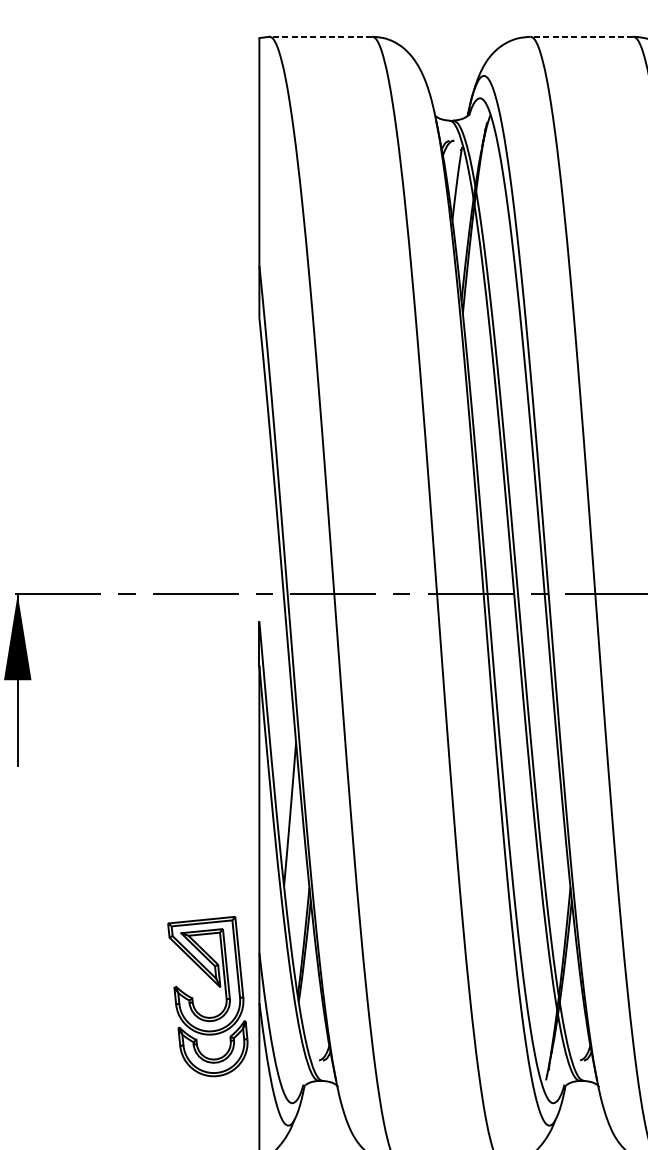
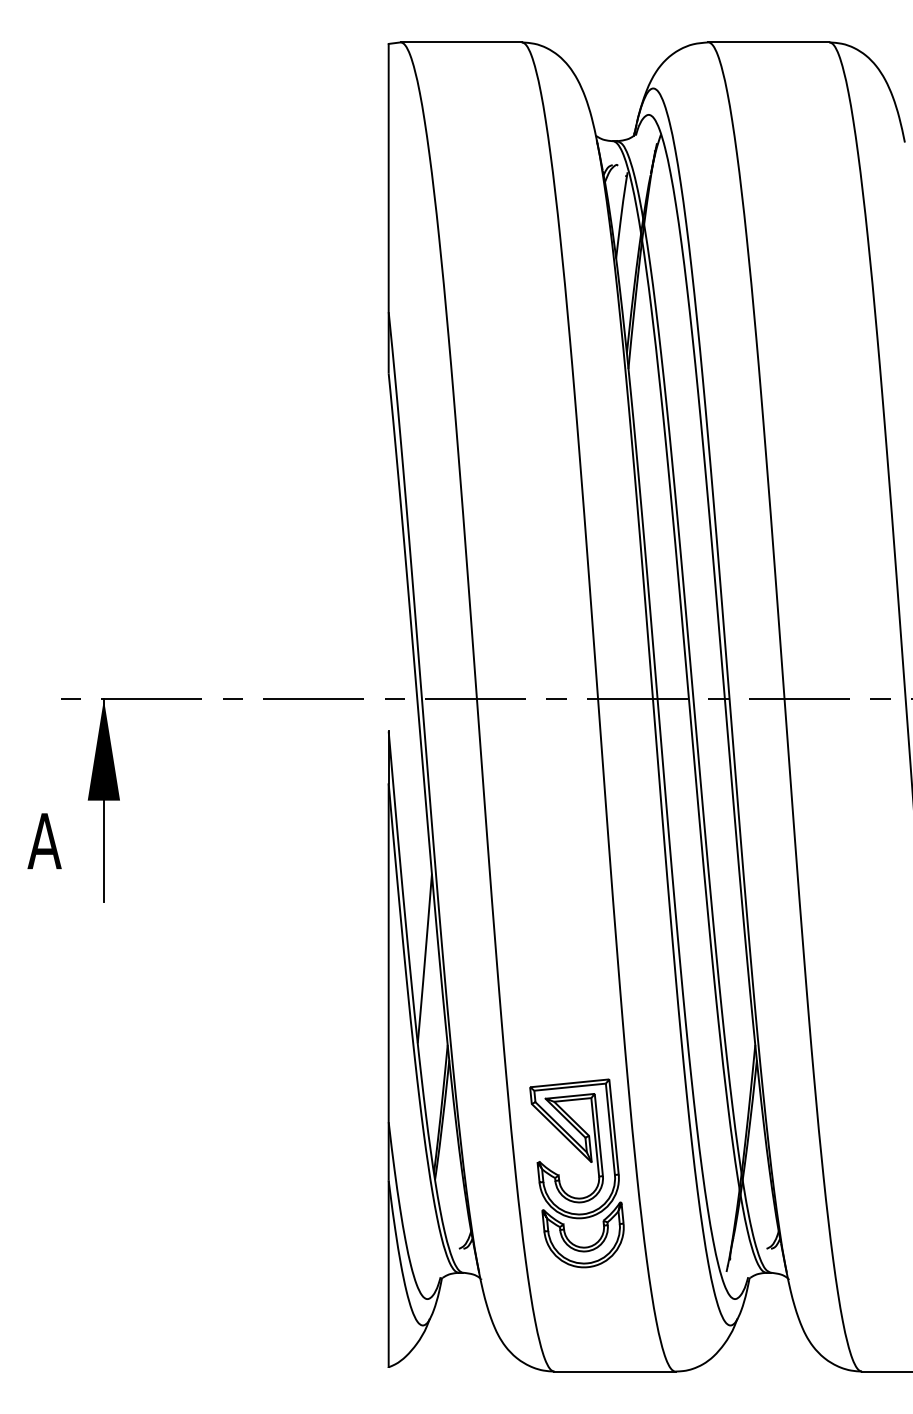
line: (321, 36) -> (461, 42), dashed -> solid
line: (581, 36) -> (768, 42), dashed -> solid
part: (193, 997) -> (559, 1174), moved

